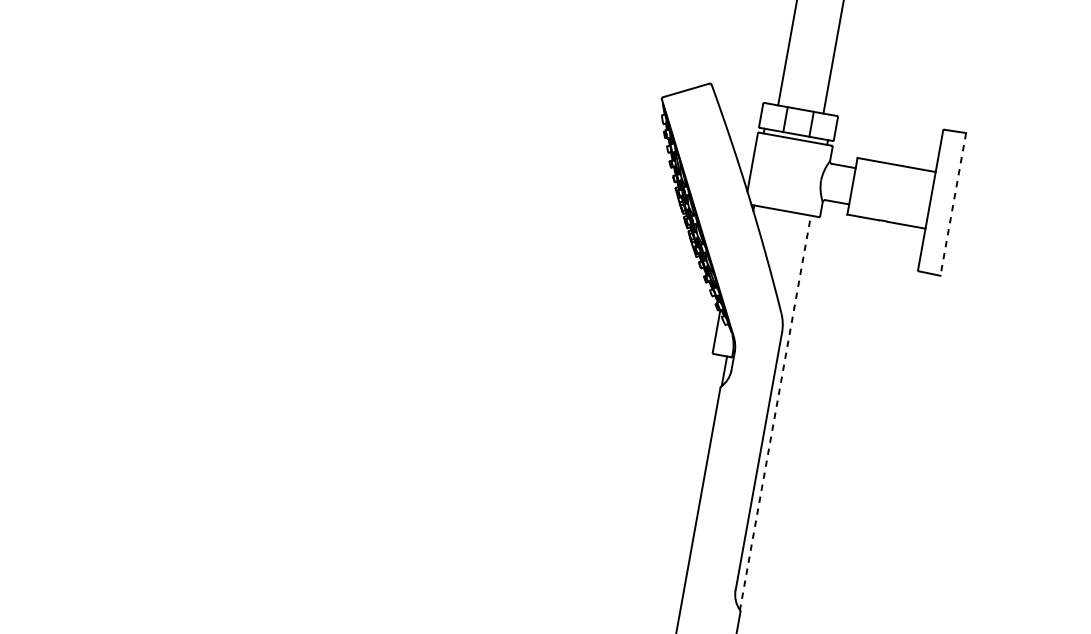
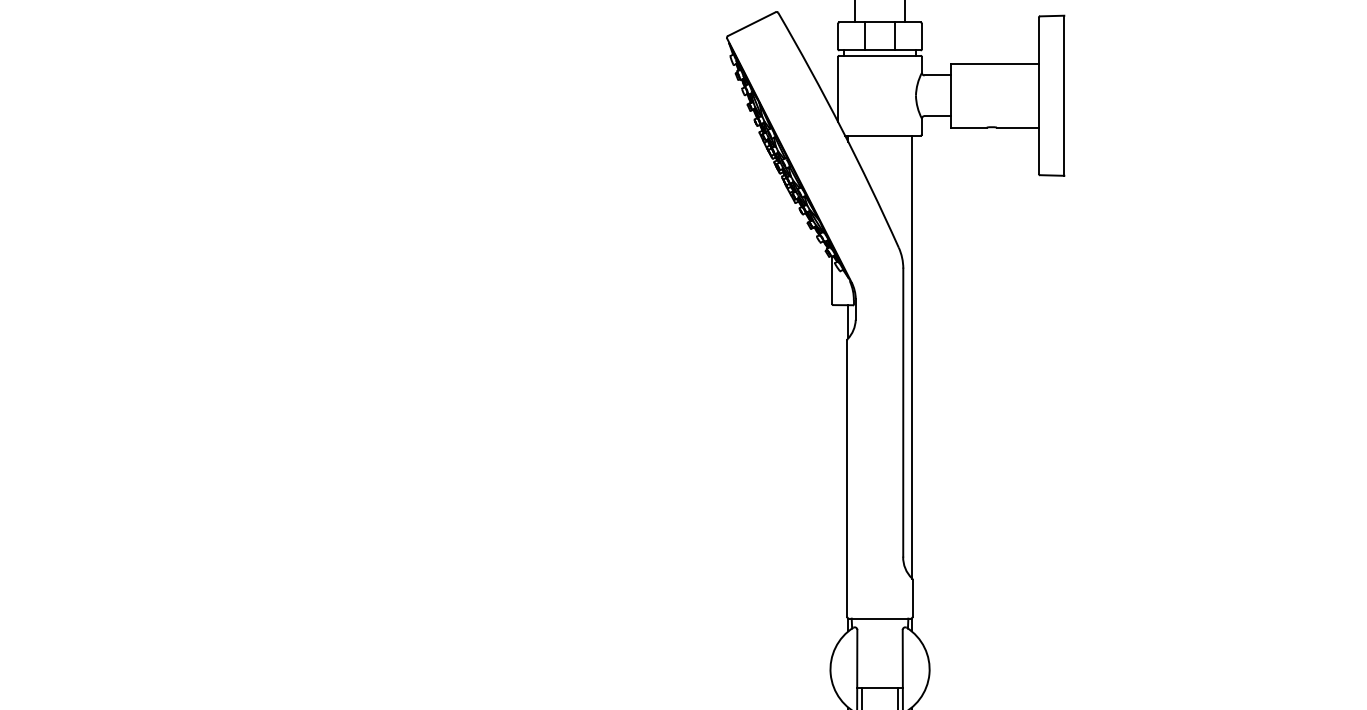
line: (953, 205) -> (1064, 96), dashed -> solid
line: (775, 413) -> (911, 357), dashed -> solid

